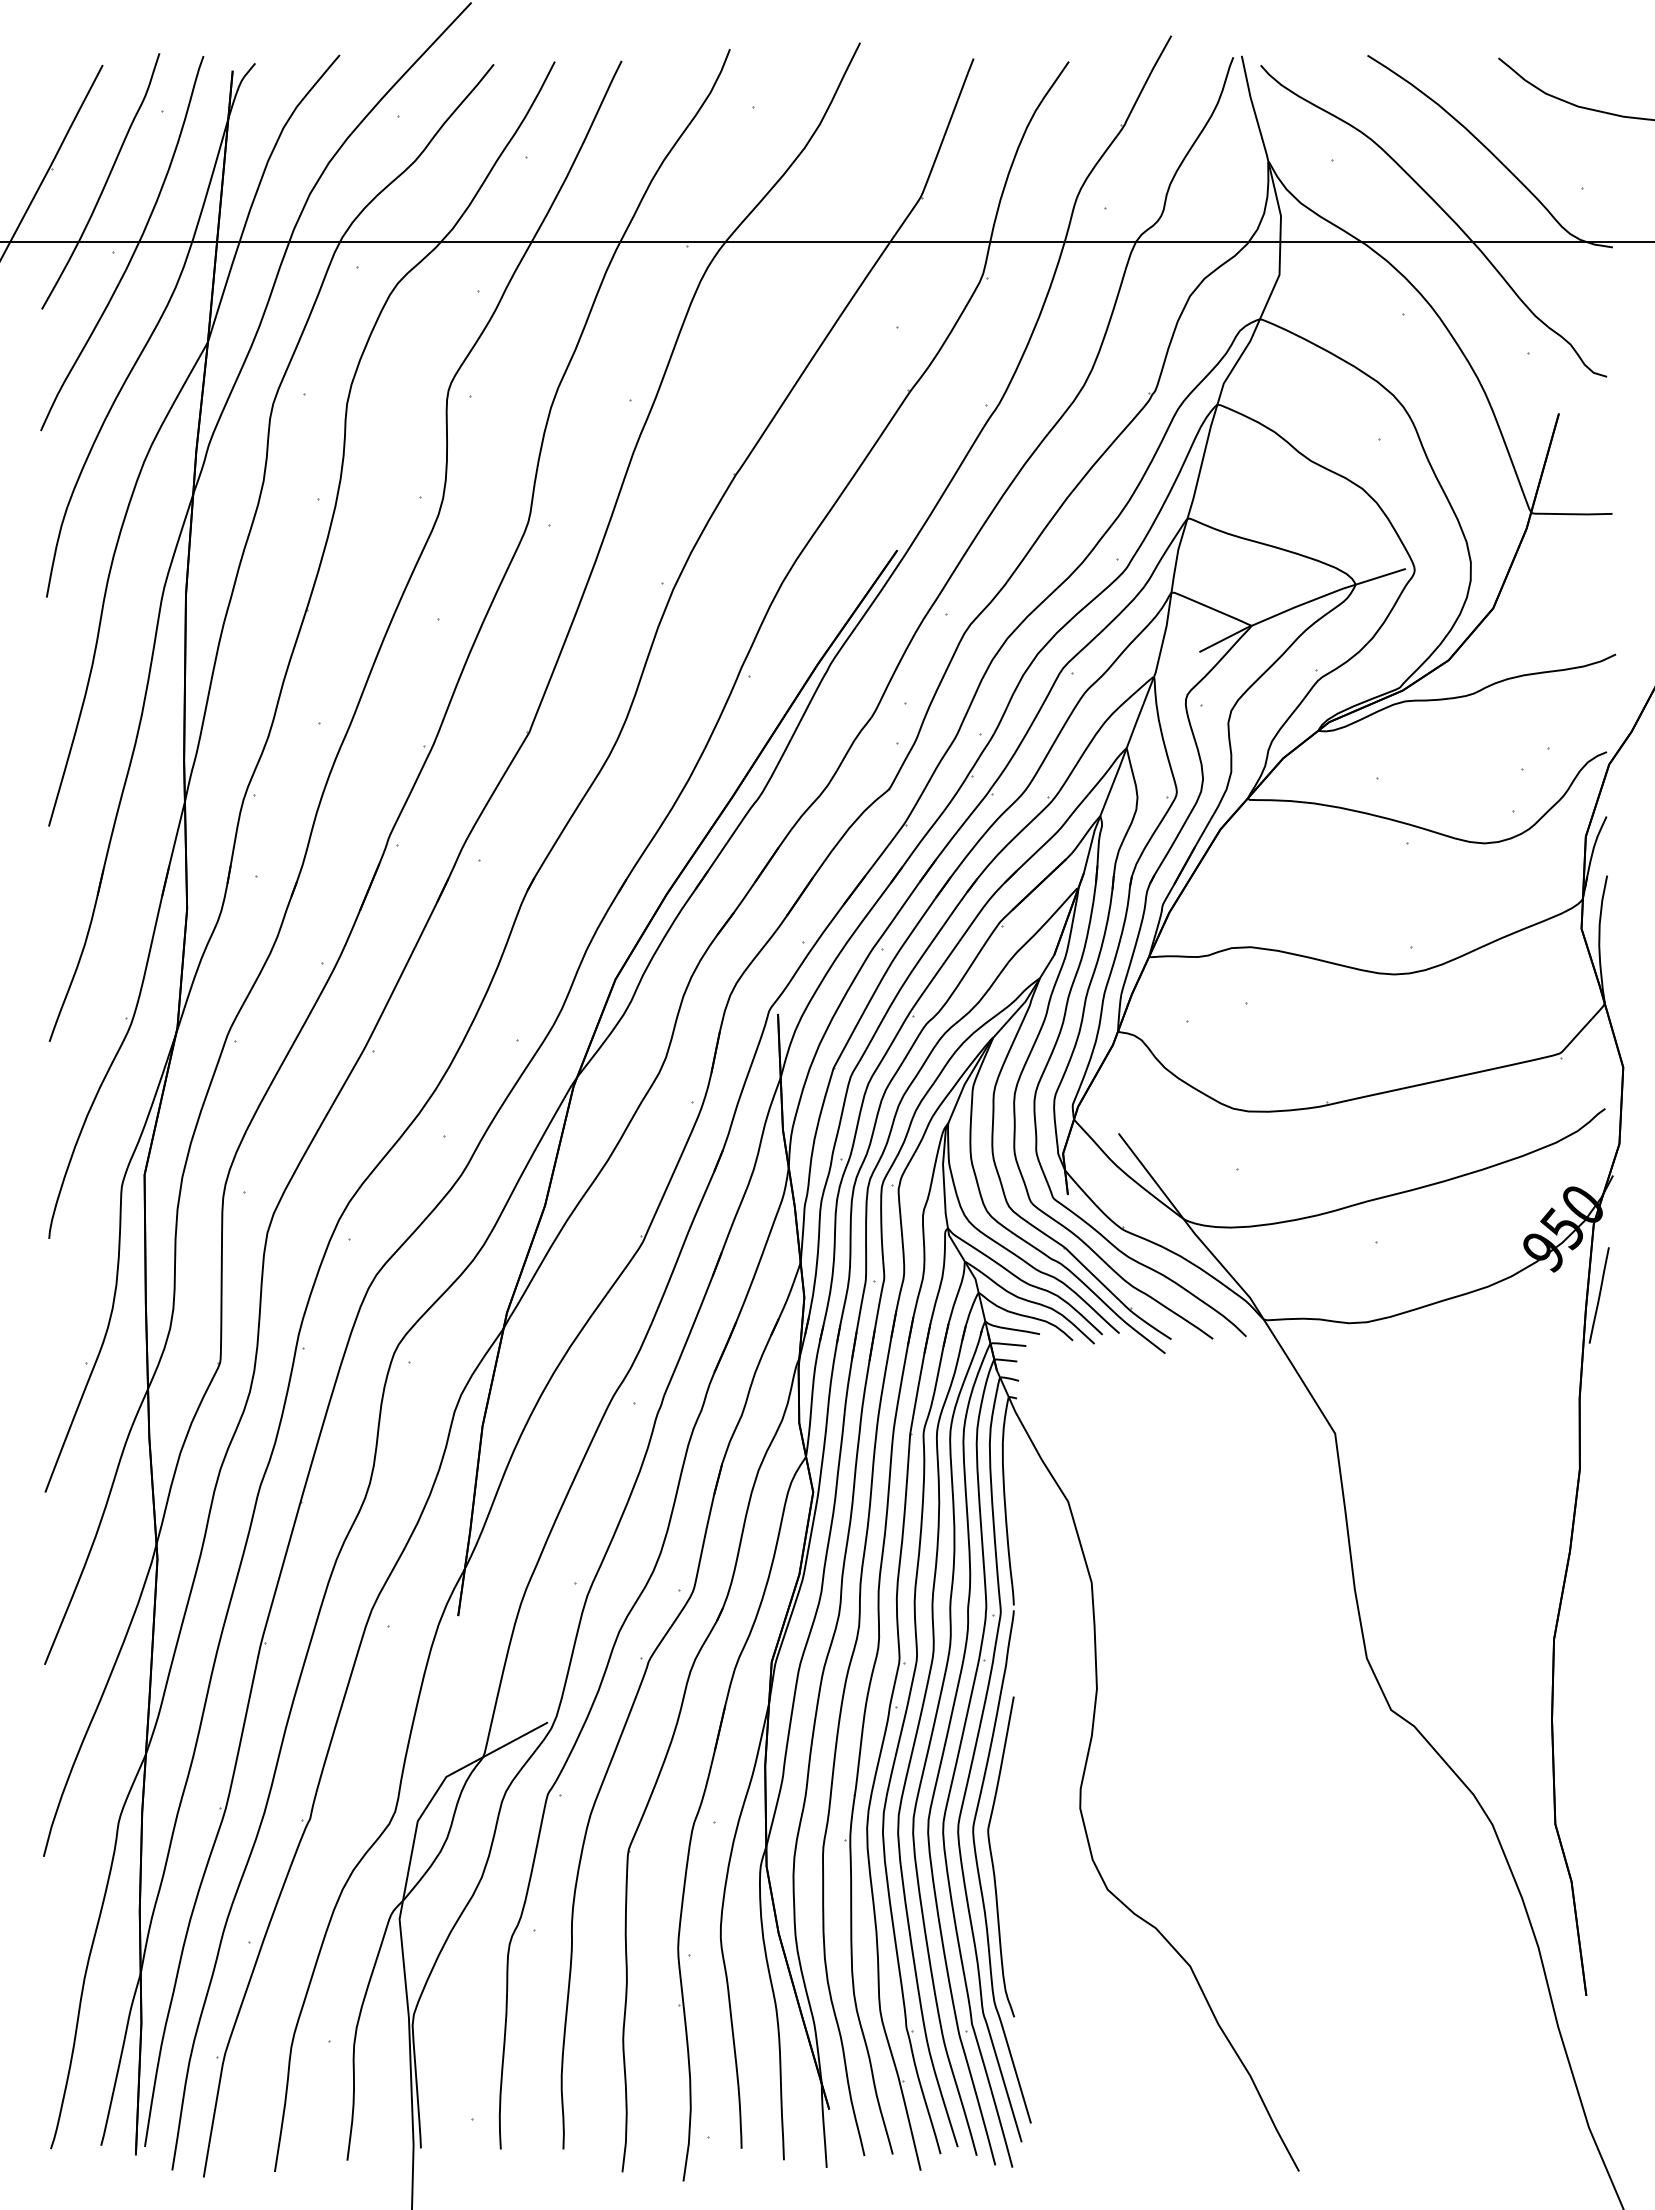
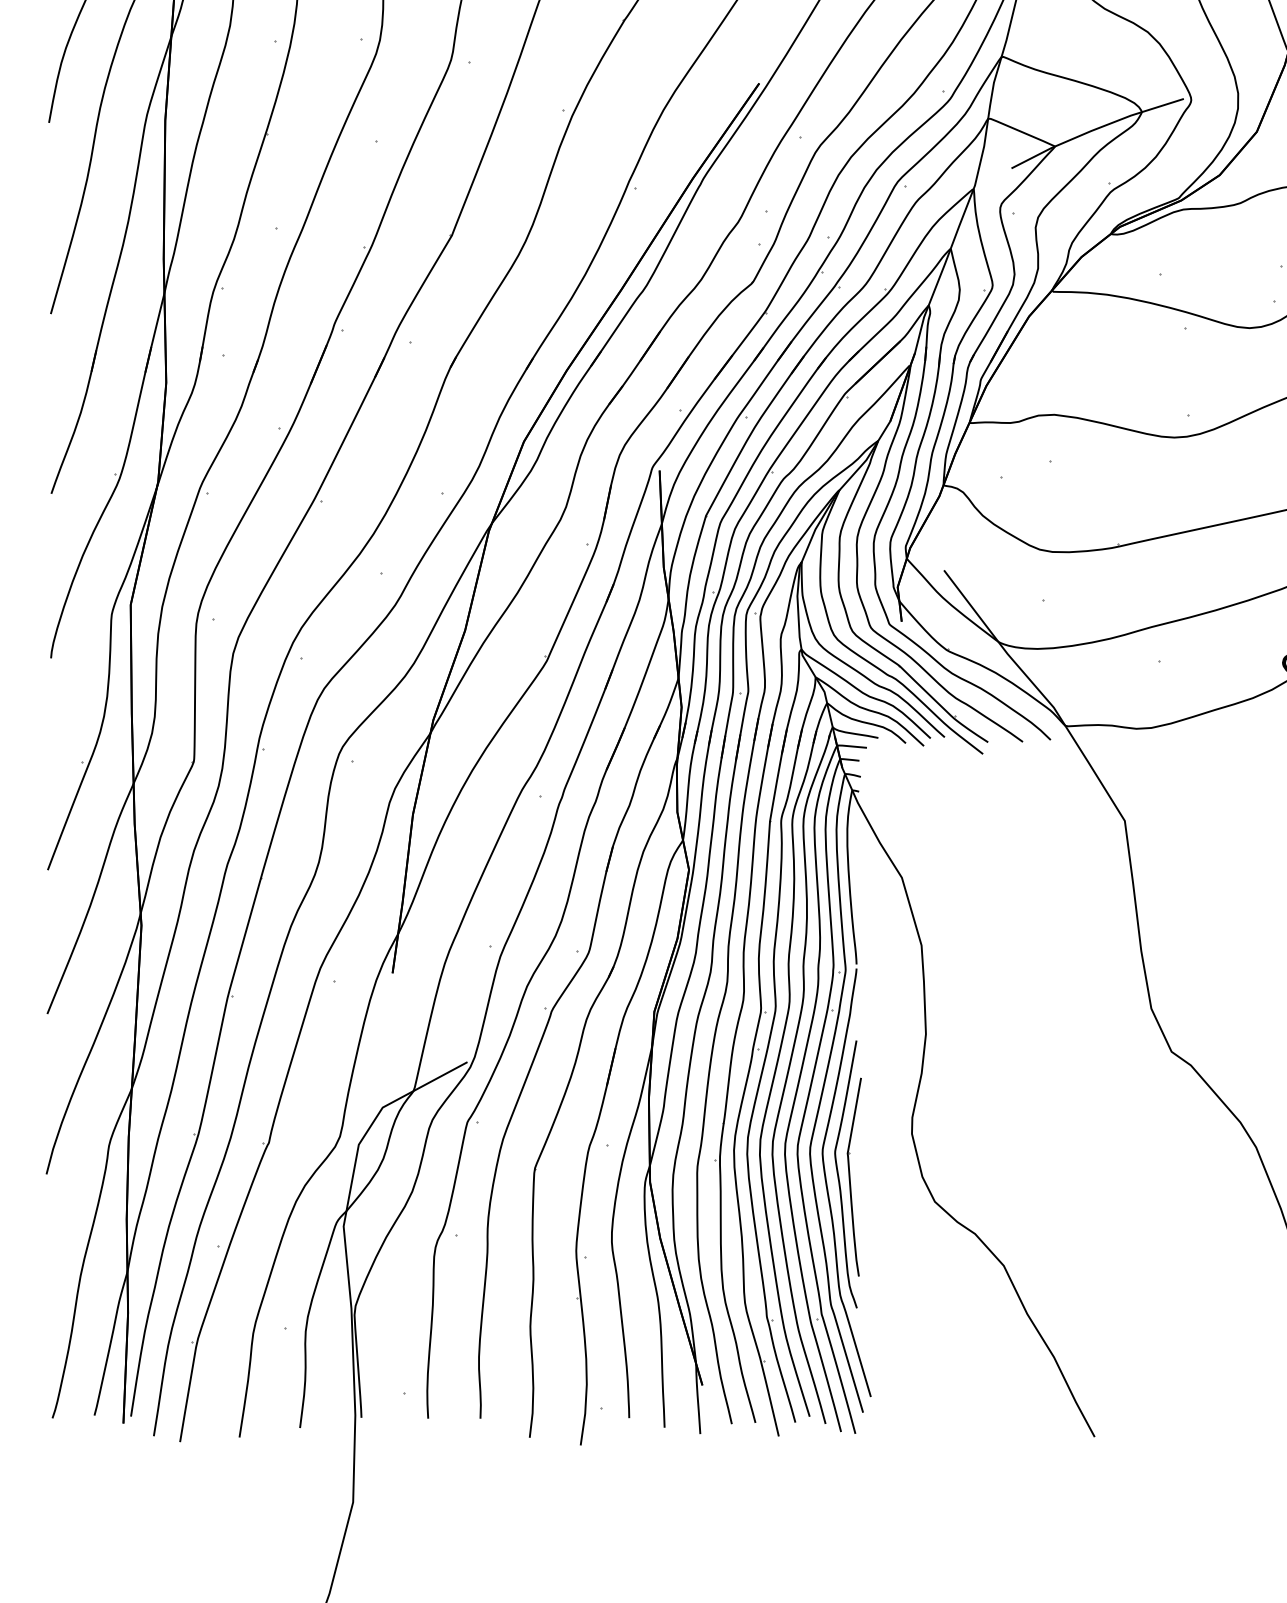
part: (1011, 1860) -> (854, 1177), added

